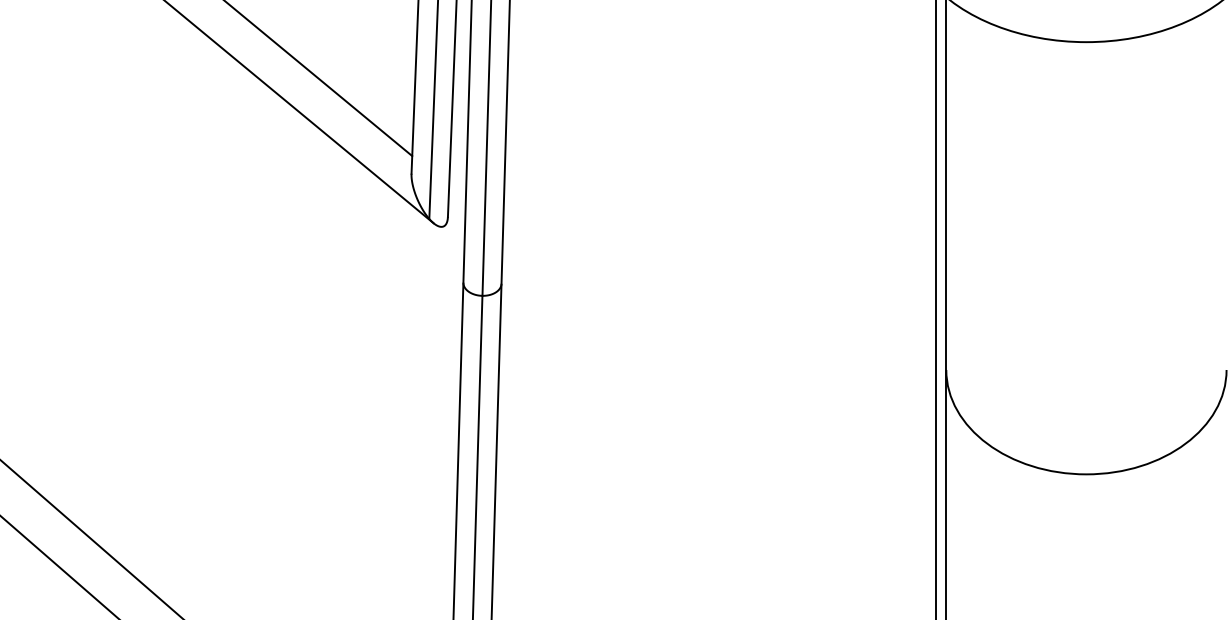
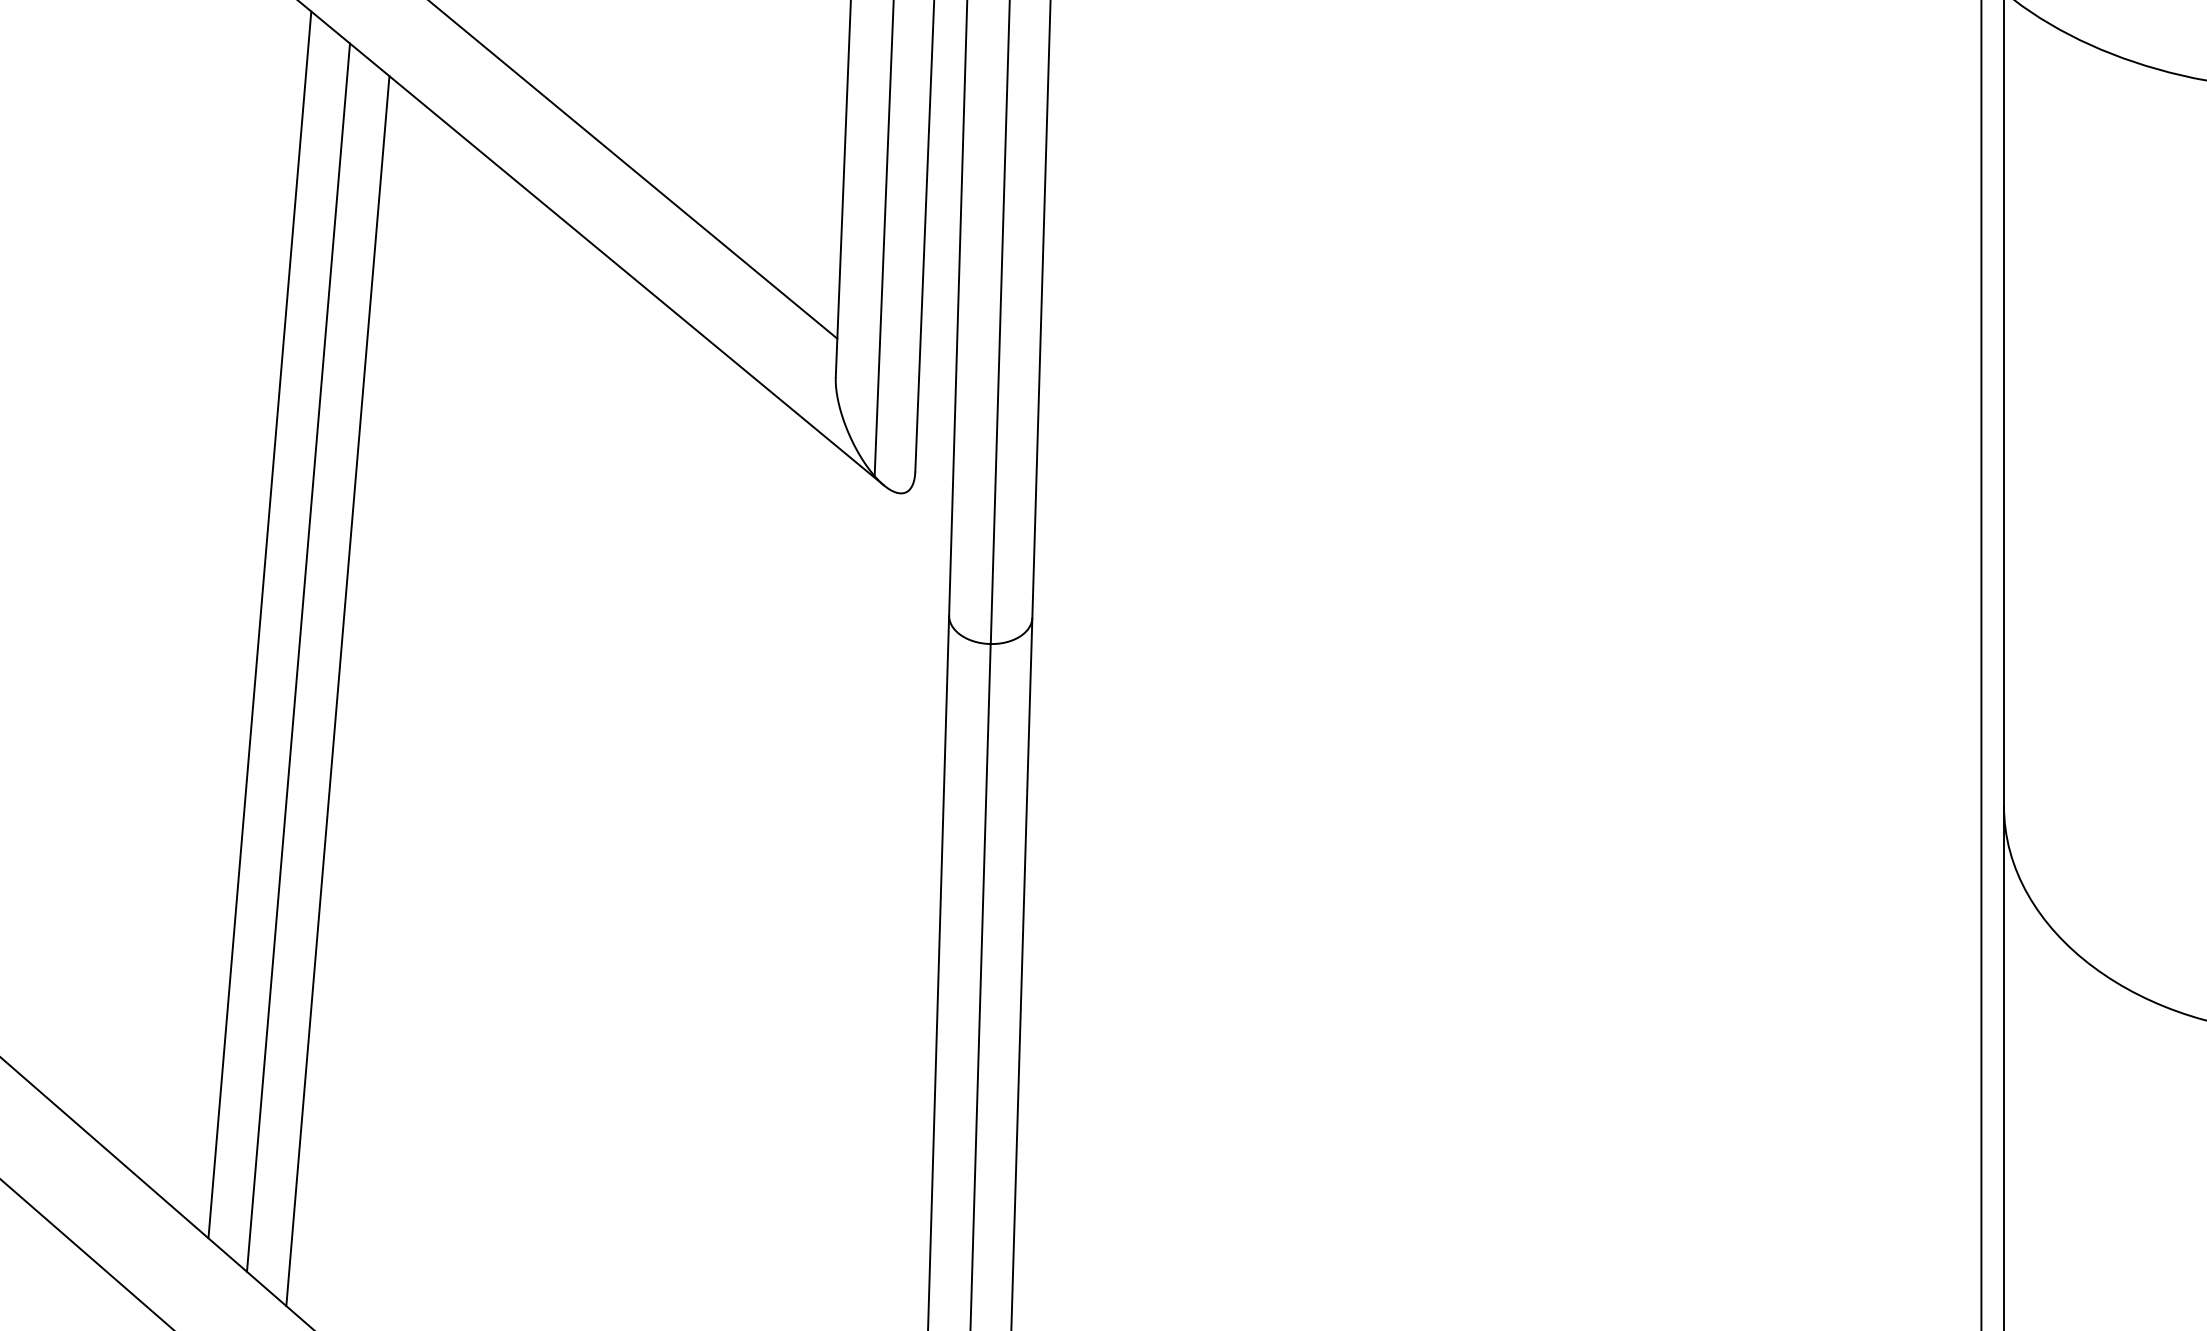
line: (147, 286) -> (259, 623), added
line: (165, 301) -> (298, 656), added
line: (183, 316) -> (337, 689), added

